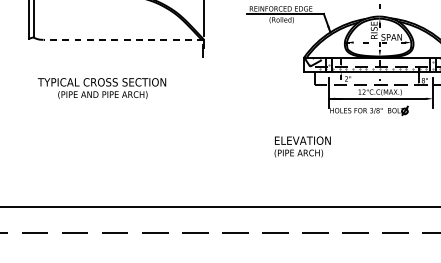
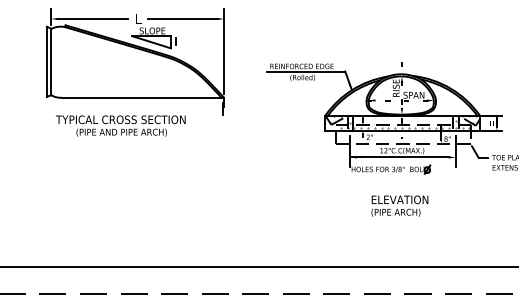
line: (123, 39) -> (142, 97), dashed -> solid
text: (101, 87) -> (120, 125), moved
text: (302, 146) -> (399, 205), moved

